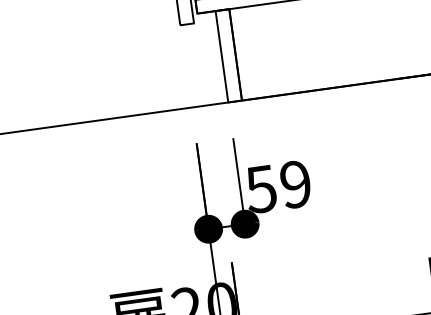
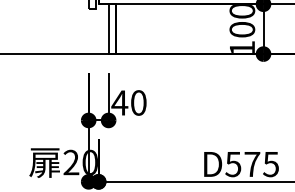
text: (277, 186) -> (128, 102), 59 -> 40

